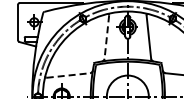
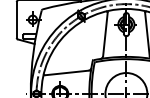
line: (106, 37) -> (105, 34), dashed -> solid
line: (68, 75) -> (67, 72), dashed -> solid

